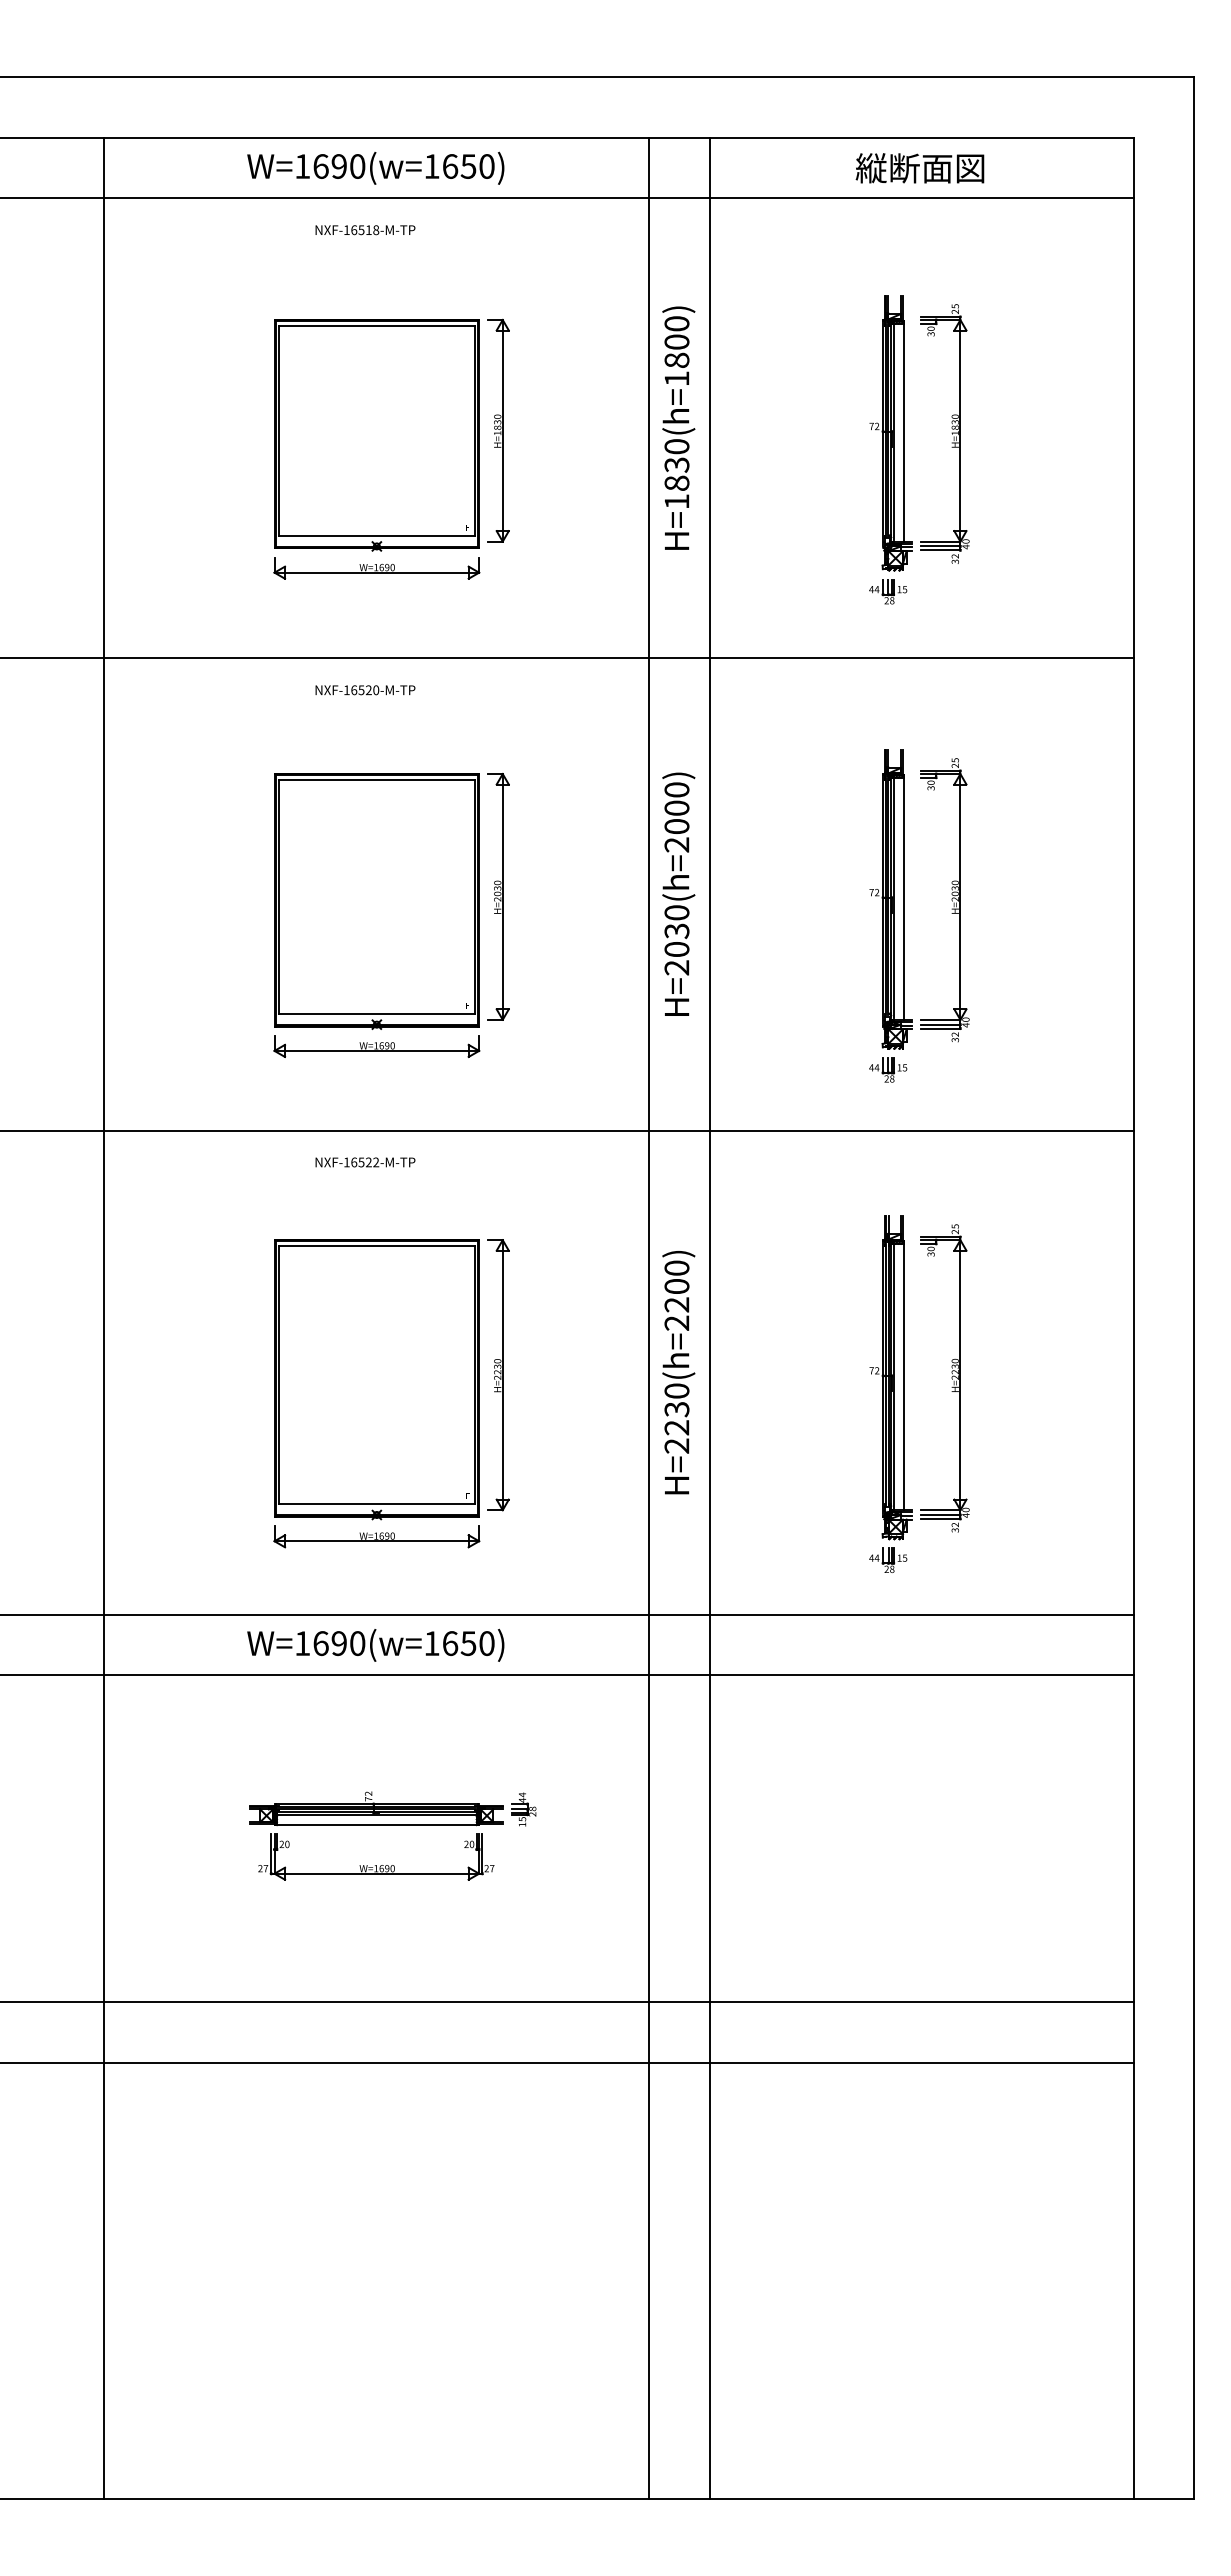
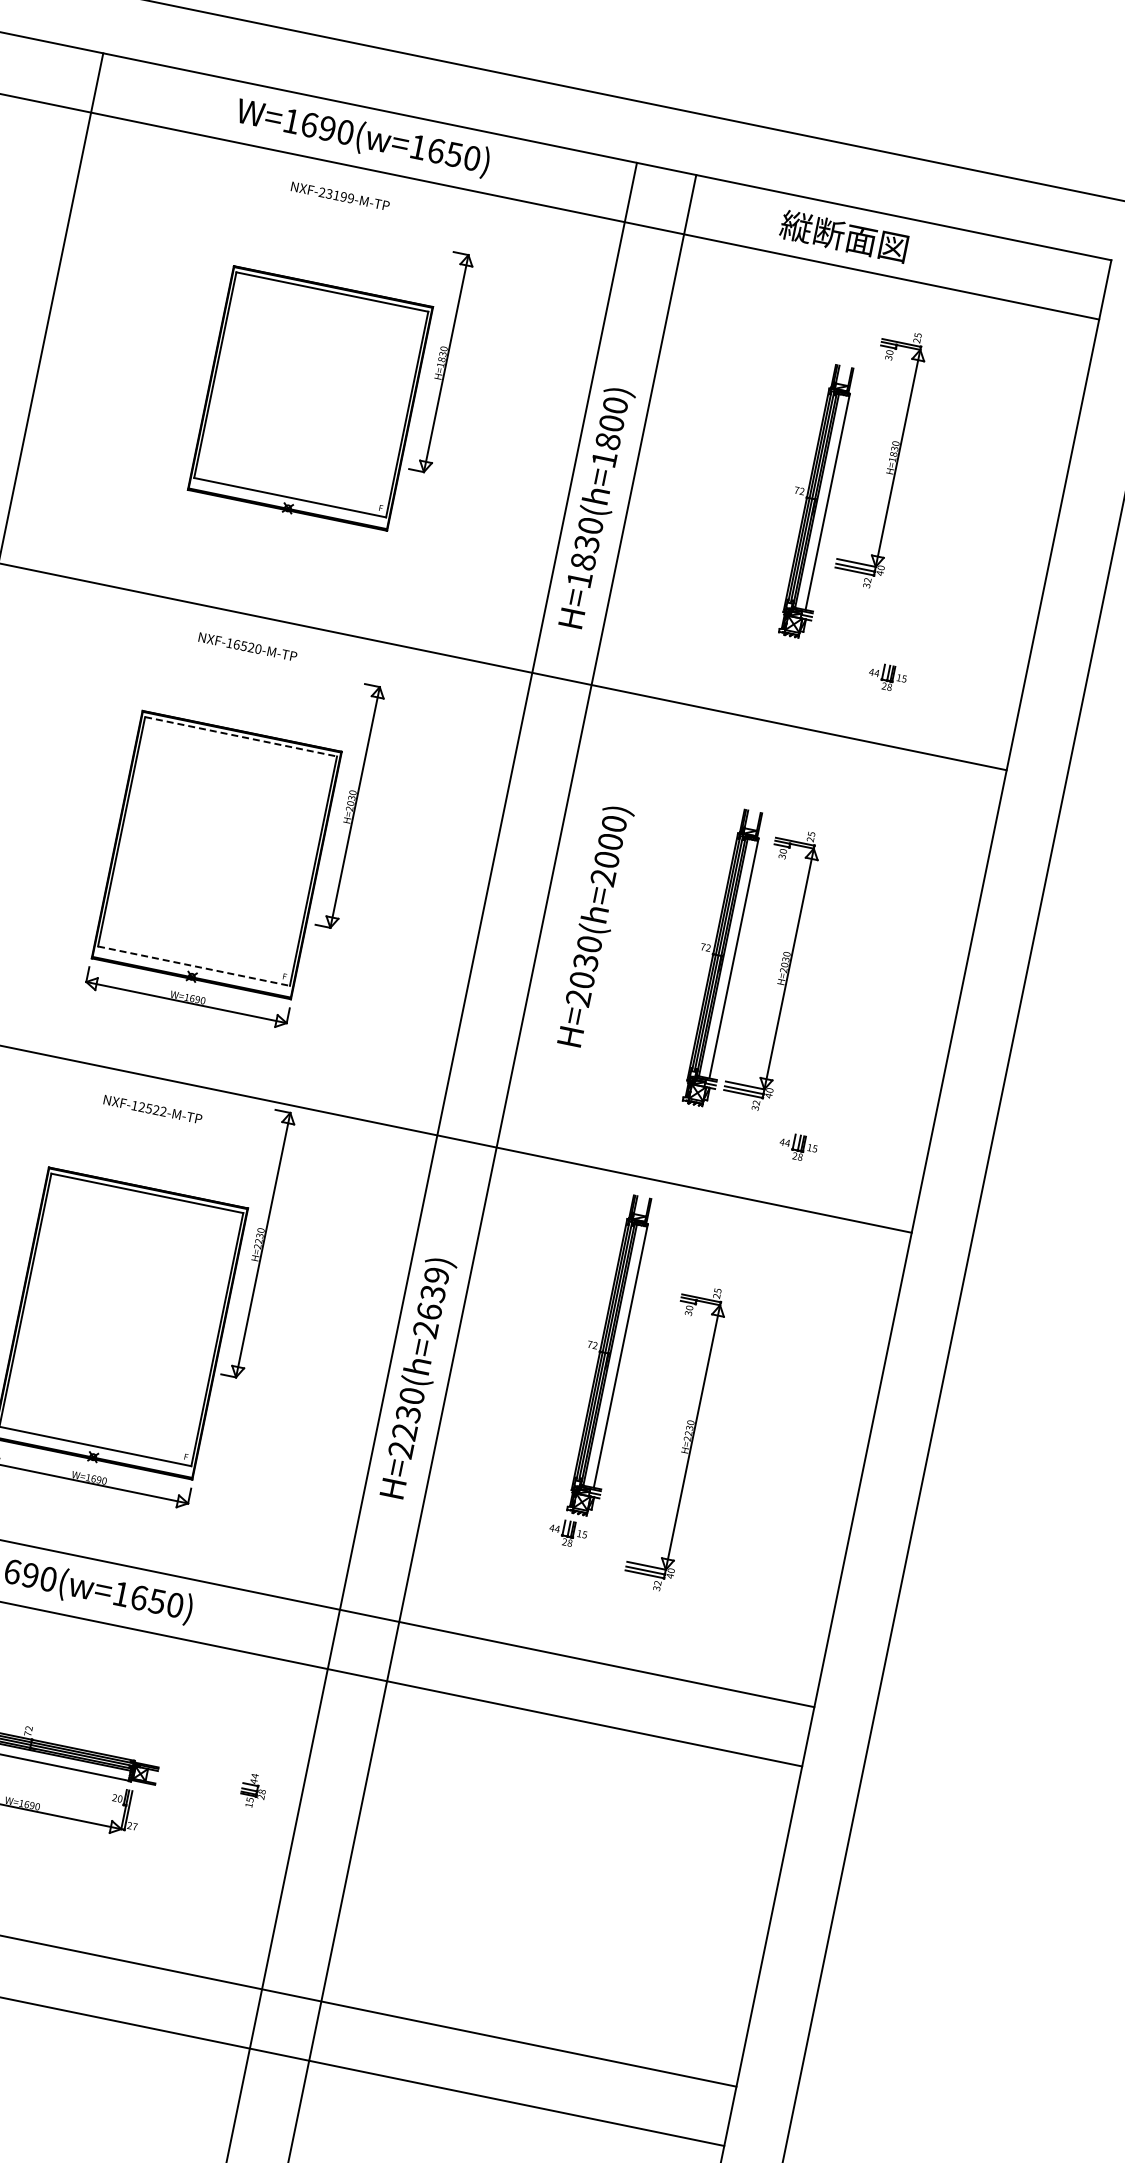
text: (919, 168) -> (843, 236), moved
text: (361, 230) -> (336, 195), NXF-16518-M-TP -> NXF-23199-M-TP
text: (678, 427) -> (596, 507), moved
part: (498, 430) -> (442, 362), moved
part: (951, 433) -> (888, 459), moved
part: (376, 568) -> (283, 529), removed
part: (888, 591) -> (887, 677), moved
line: (376, 779) -> (240, 736), solid -> dashed
text: (678, 893) -> (594, 925), moved
part: (498, 896) -> (351, 806), moved
line: (376, 1013) -> (193, 965), solid -> dashed
part: (888, 1069) -> (798, 1147), moved
text: (354, 1162) -> (142, 1107), NXF-16522-M-TP -> NXF-12522-M-TP
text: (676, 1286) -> (432, 1293), H=2230(h=2200) -> H=2230(h=2639)
part: (498, 1375) -> (258, 1244), moved
part: (890, 1393) -> (603, 1370), moved
part: (523, 1809) -> (253, 1790), moved

